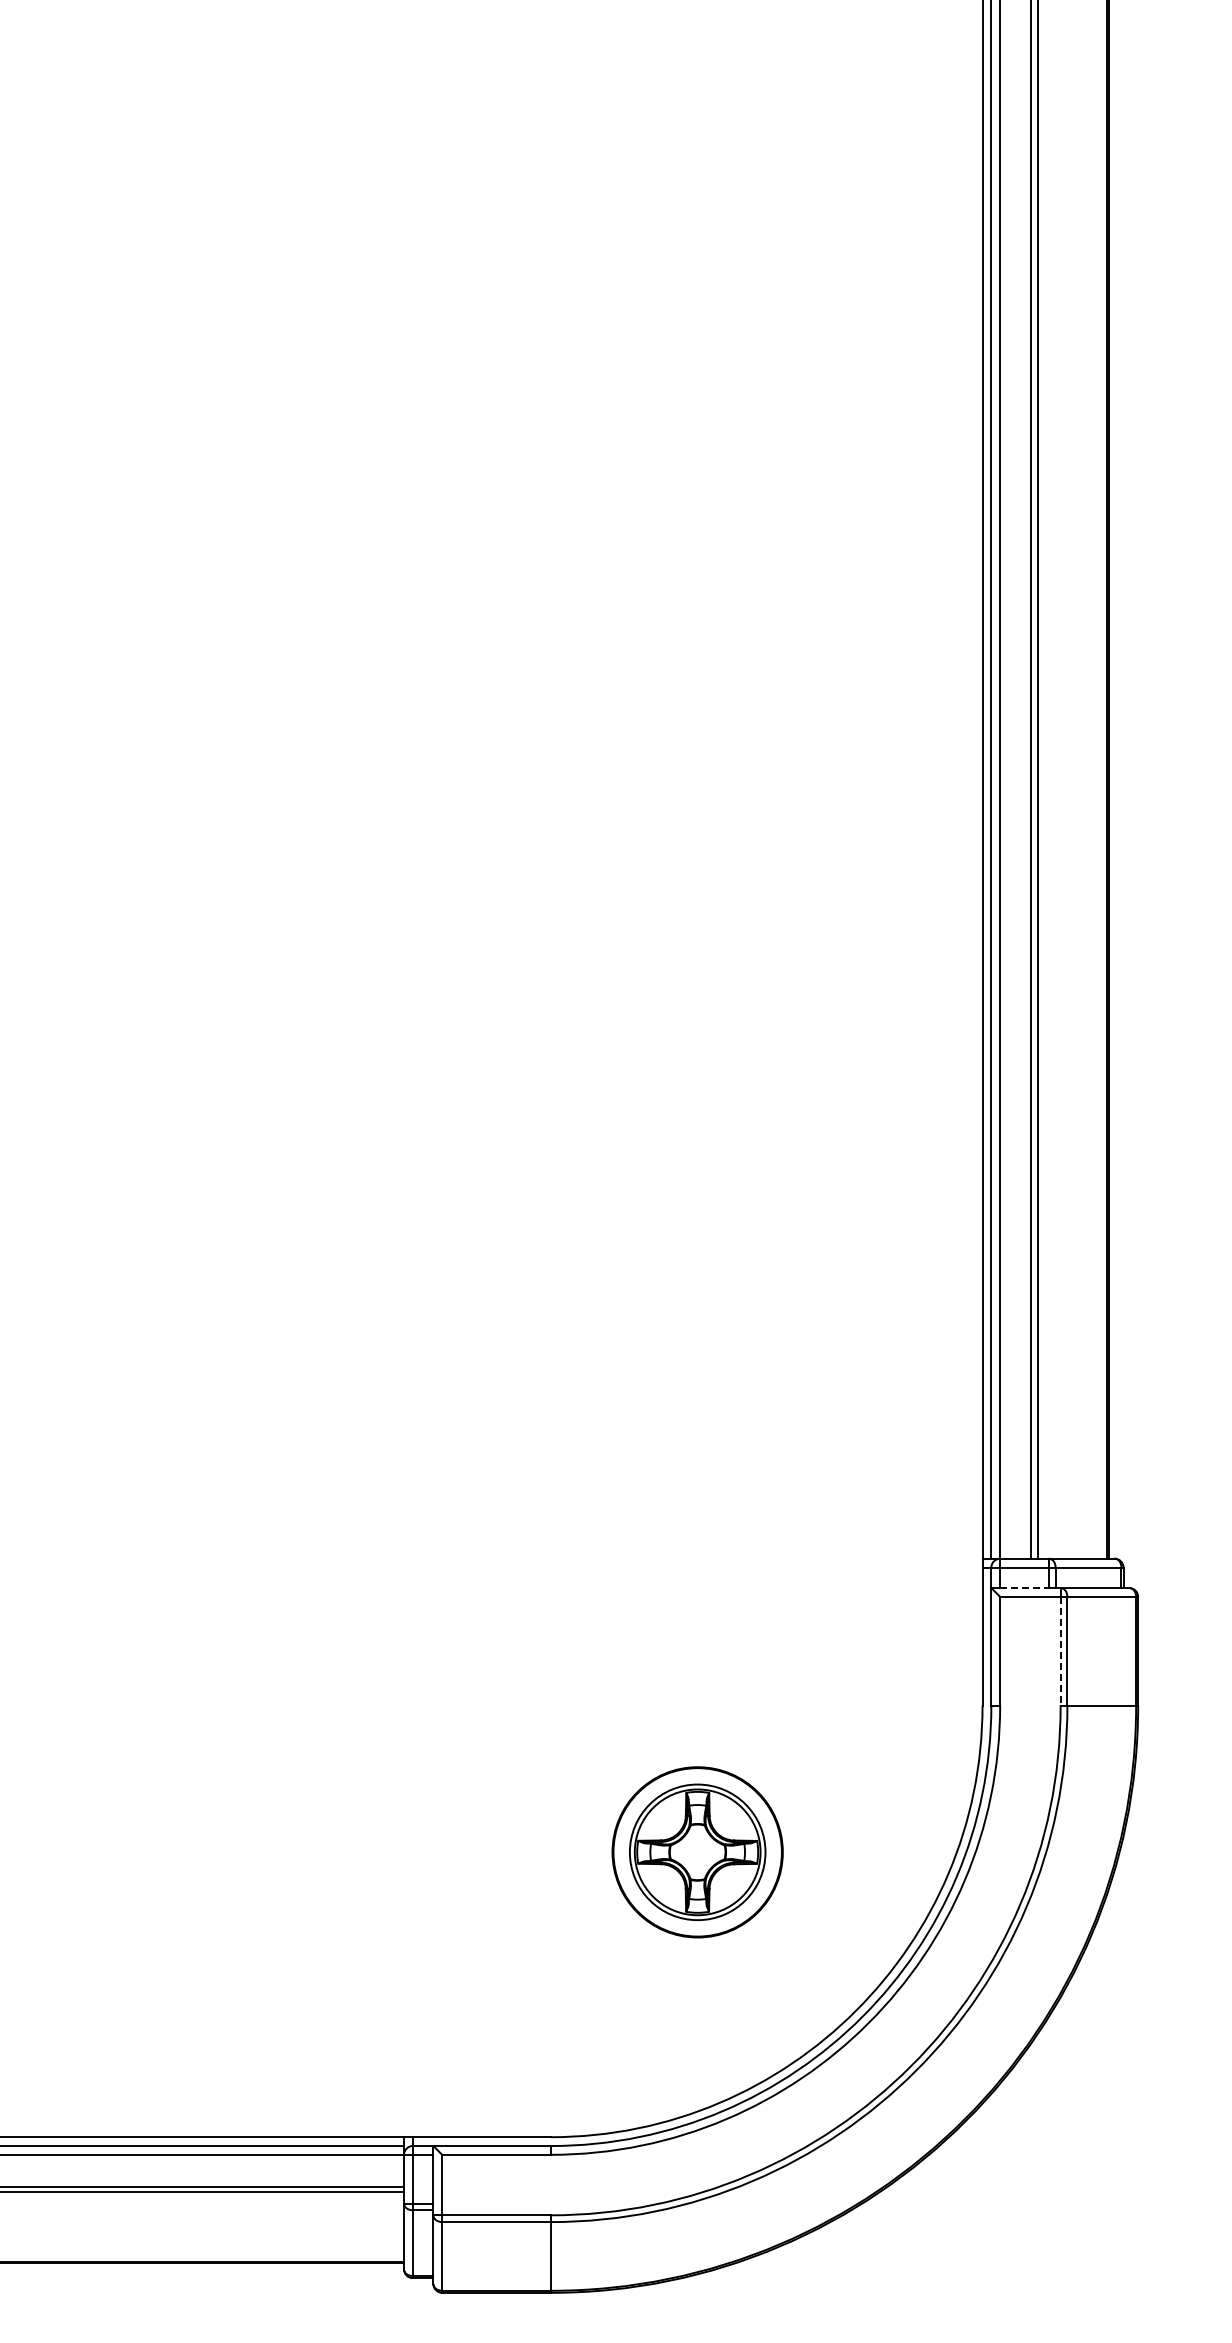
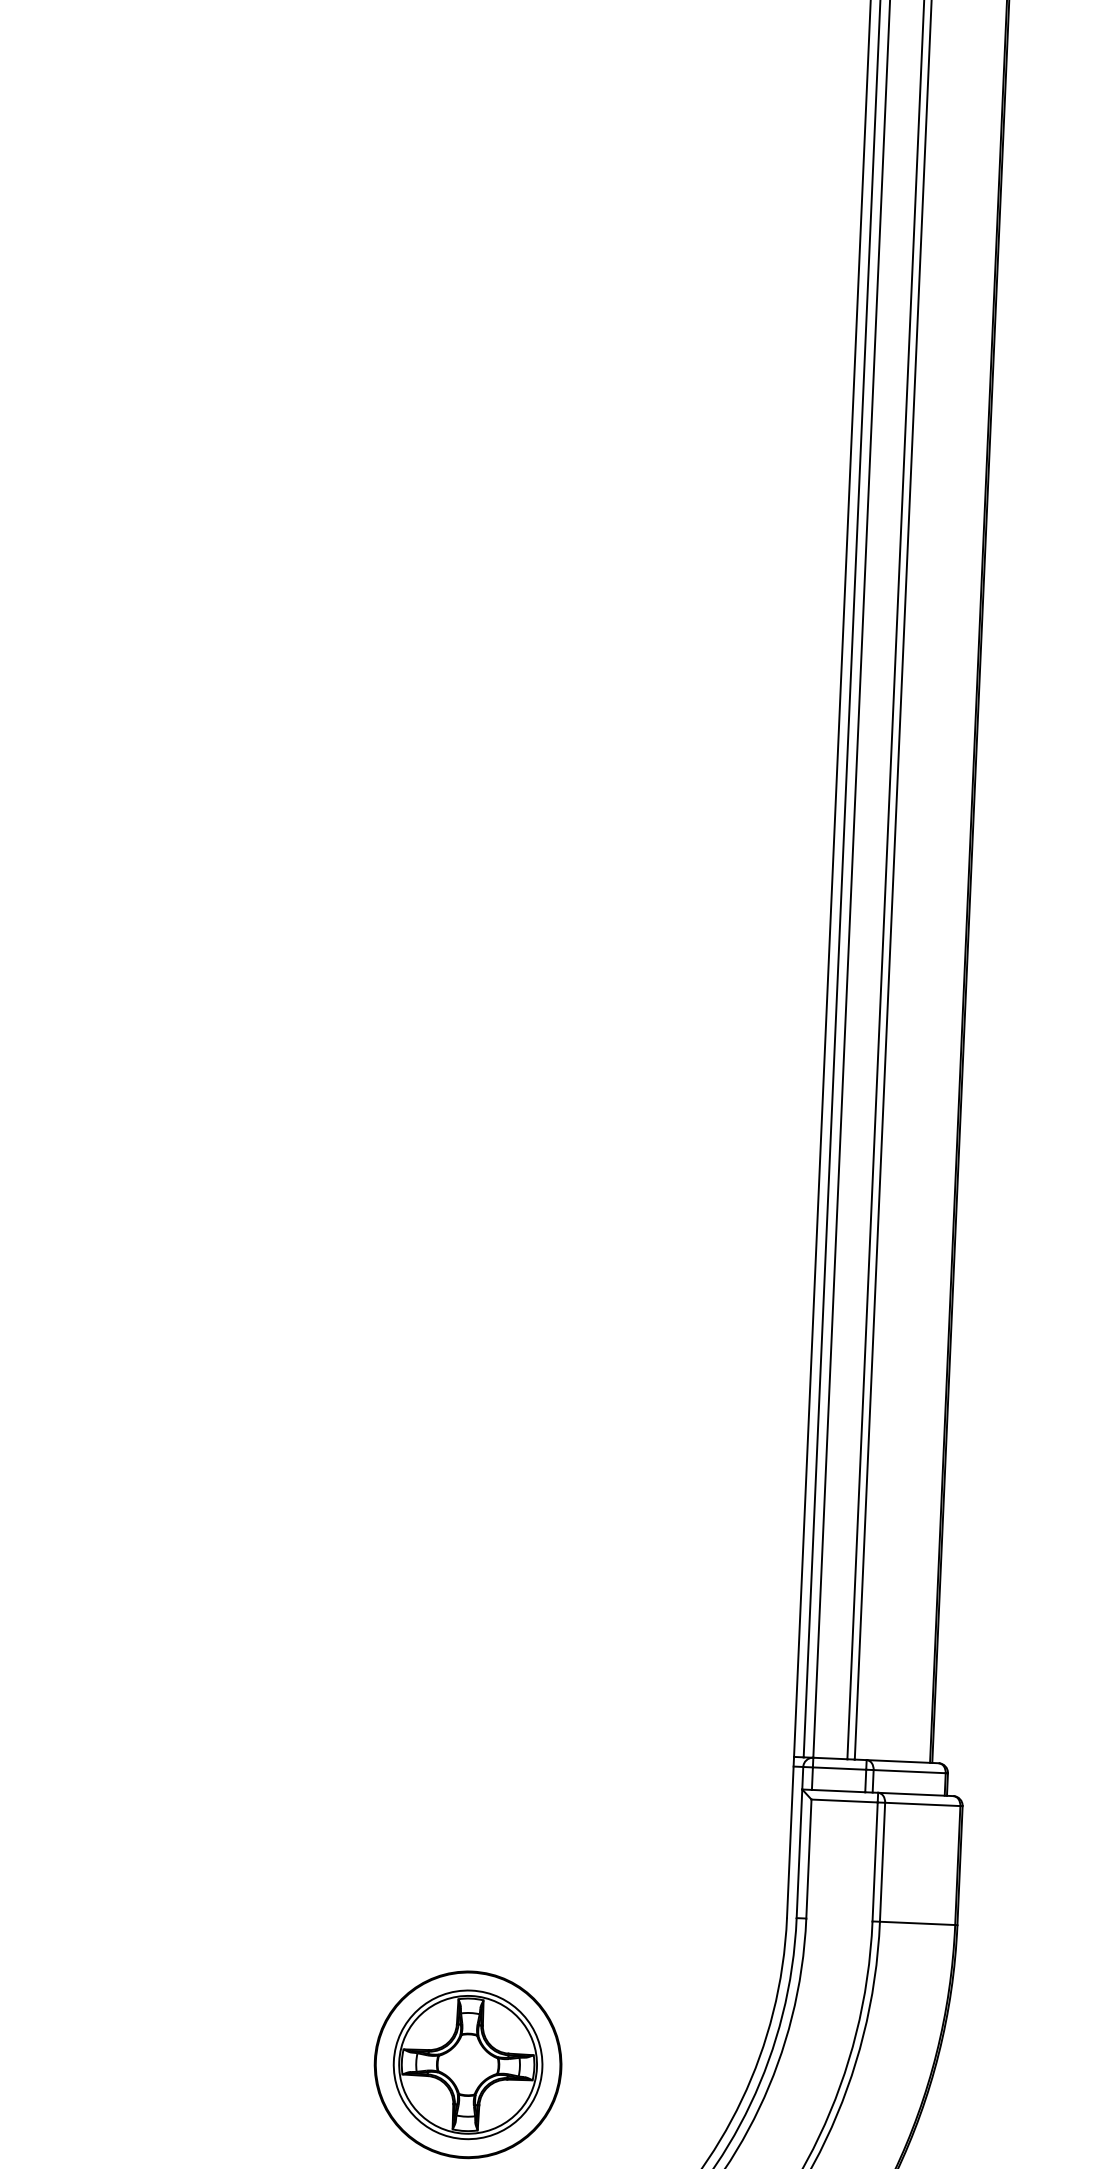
line: (1025, 1588) -> (839, 1791), dashed -> solid
line: (1060, 1651) -> (874, 1862), dashed -> solid

